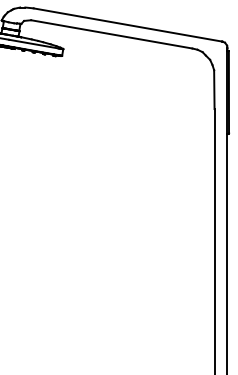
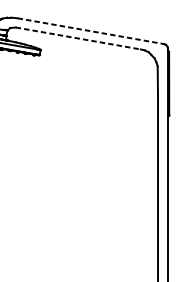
line: (127, 24) -> (90, 30), solid -> dashed
line: (111, 34) -> (78, 38), solid -> dashed

